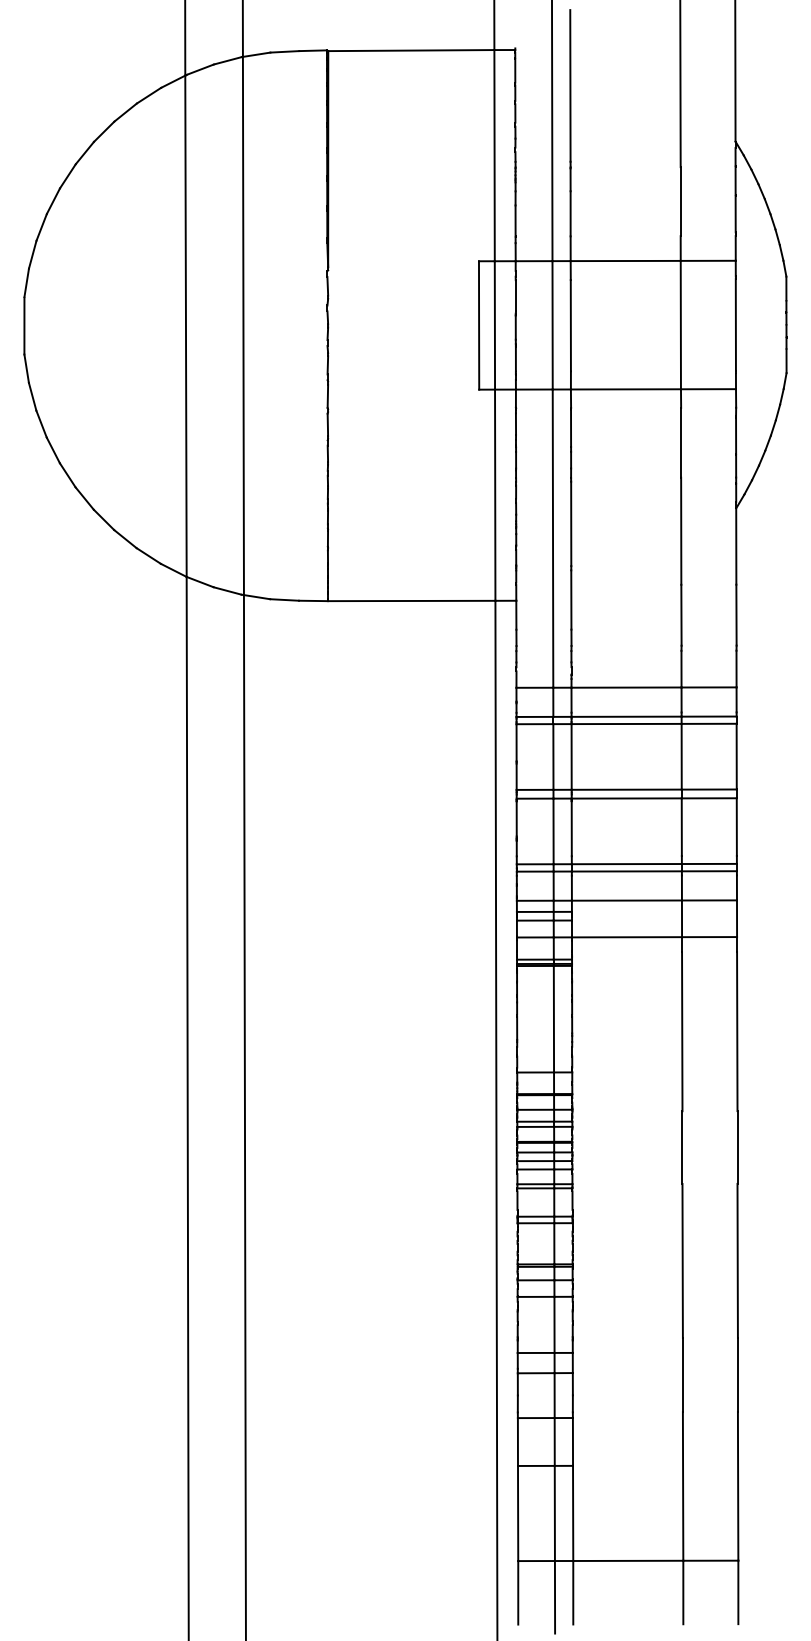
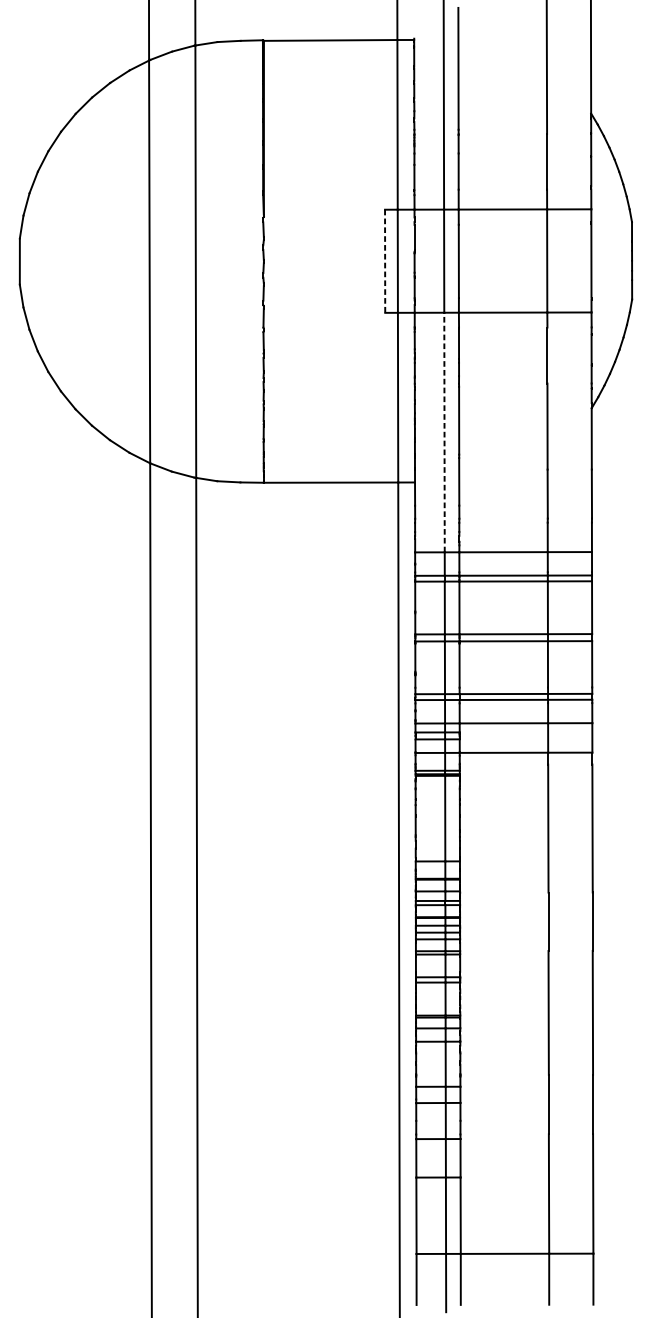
line: (479, 325) -> (385, 261), solid -> dashed
line: (553, 538) -> (444, 432), solid -> dashed

